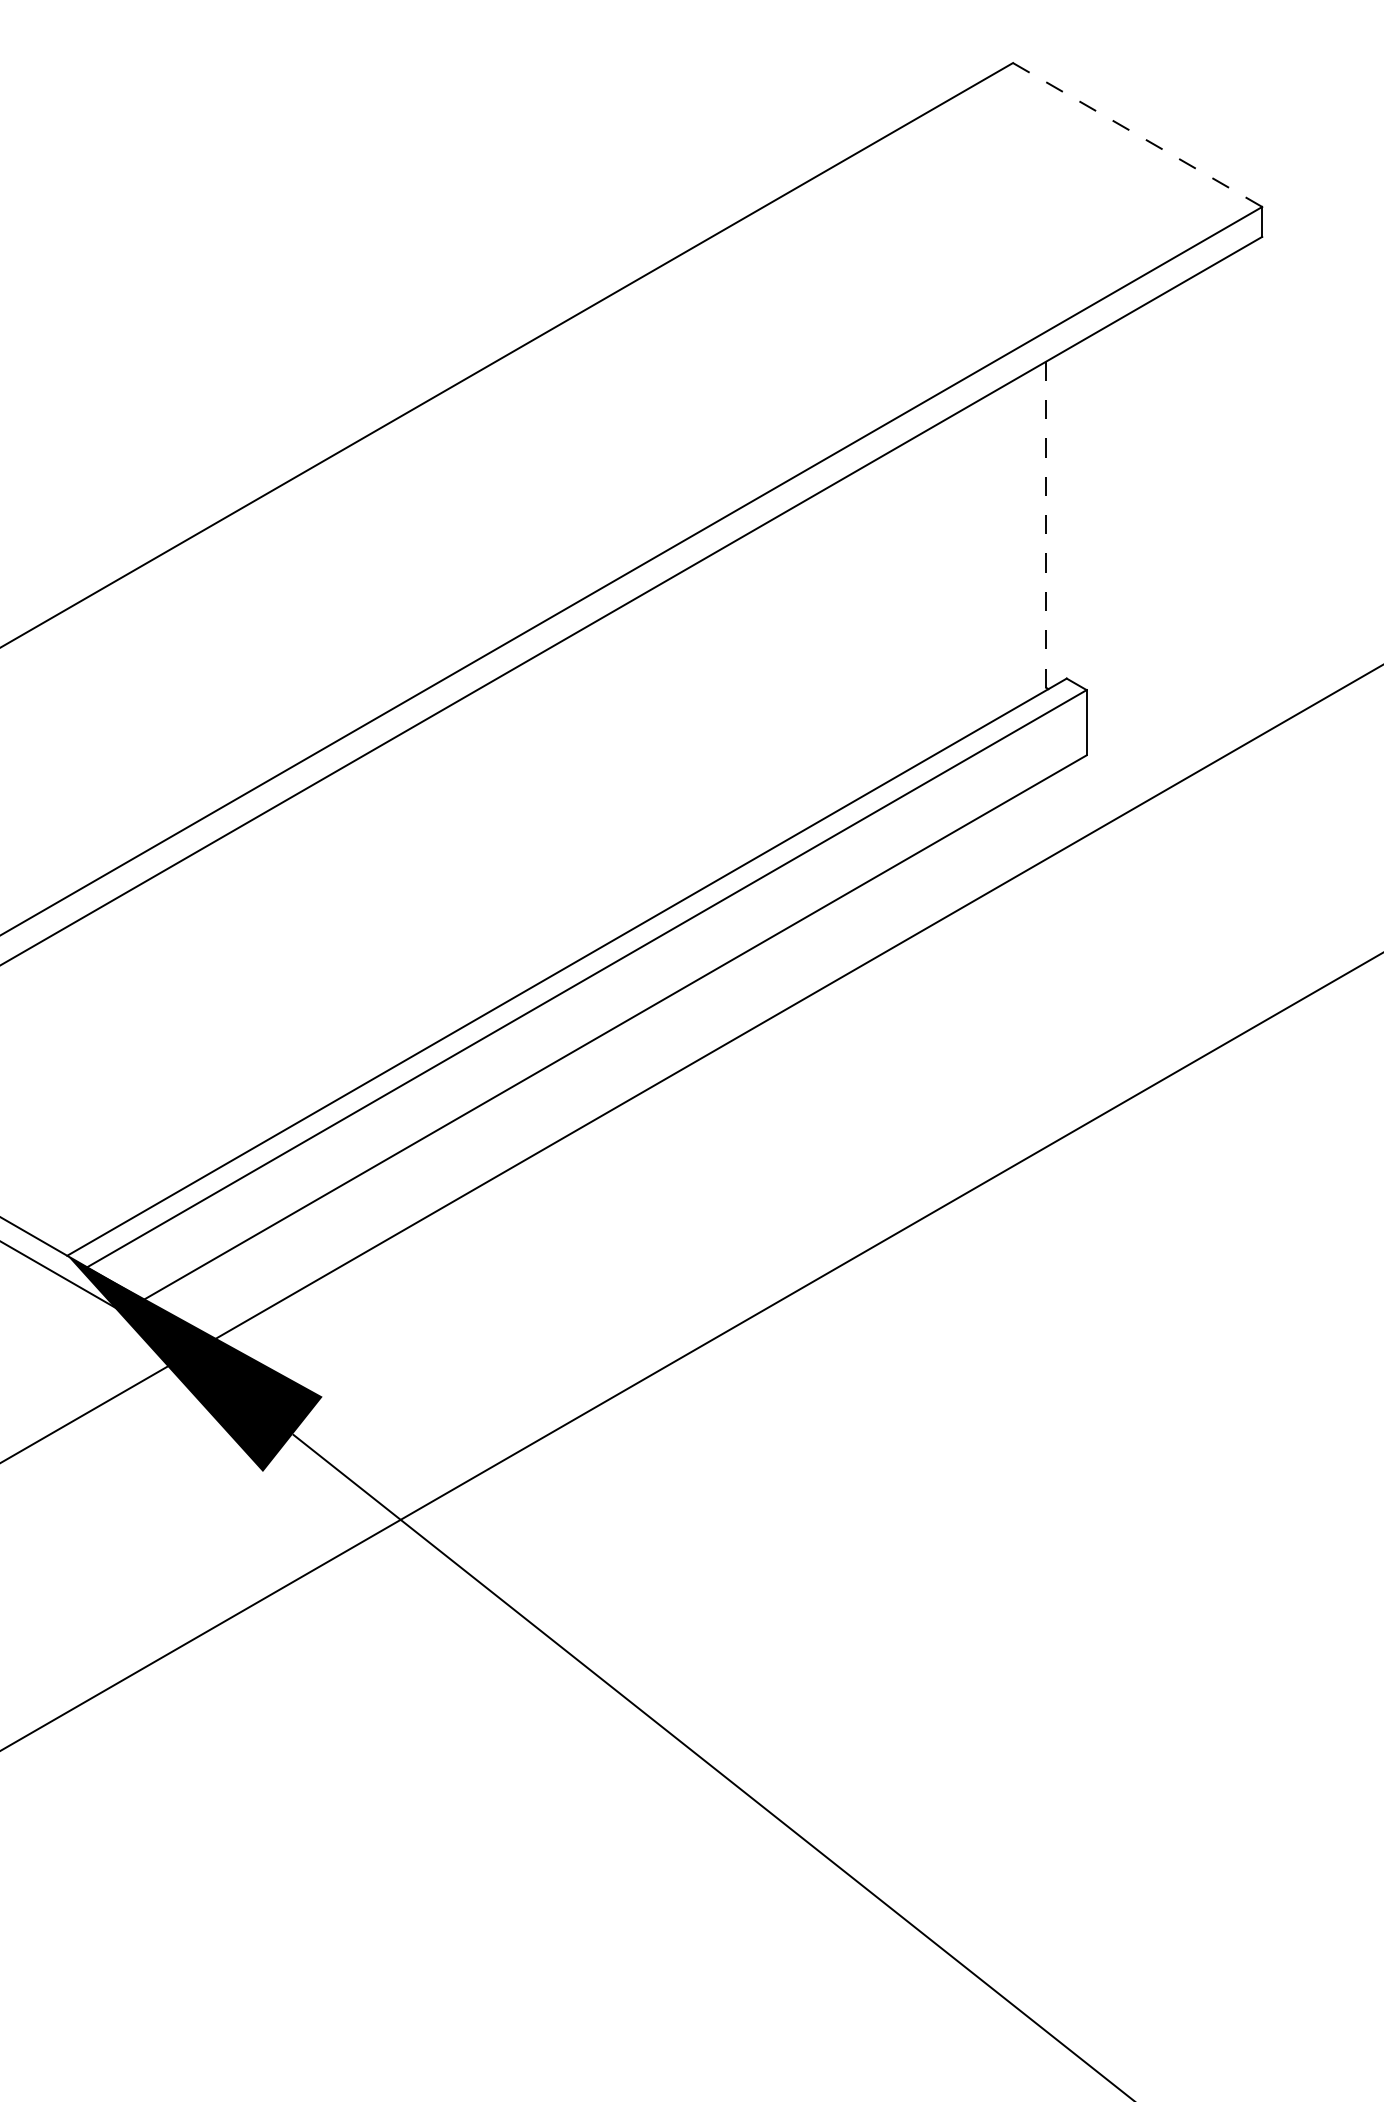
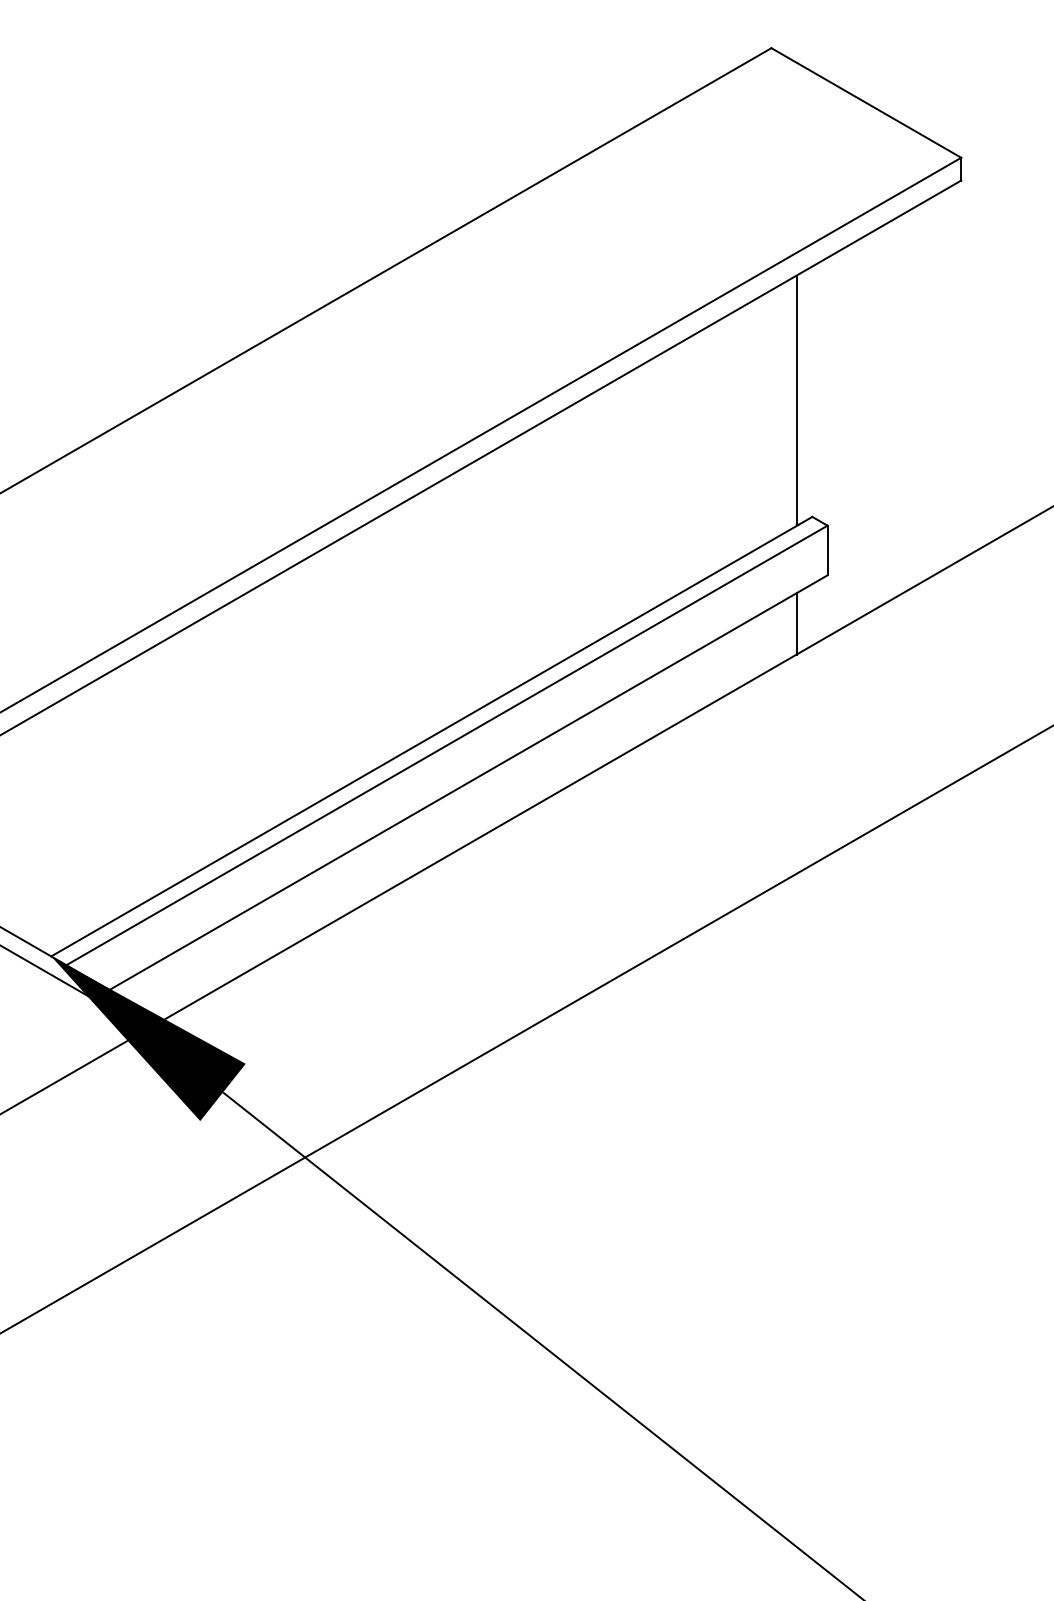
line: (1137, 135) -> (866, 103), dashed -> solid
line: (1046, 524) -> (796, 399), dashed -> solid
line: (1046, 818) -> (796, 623), added

